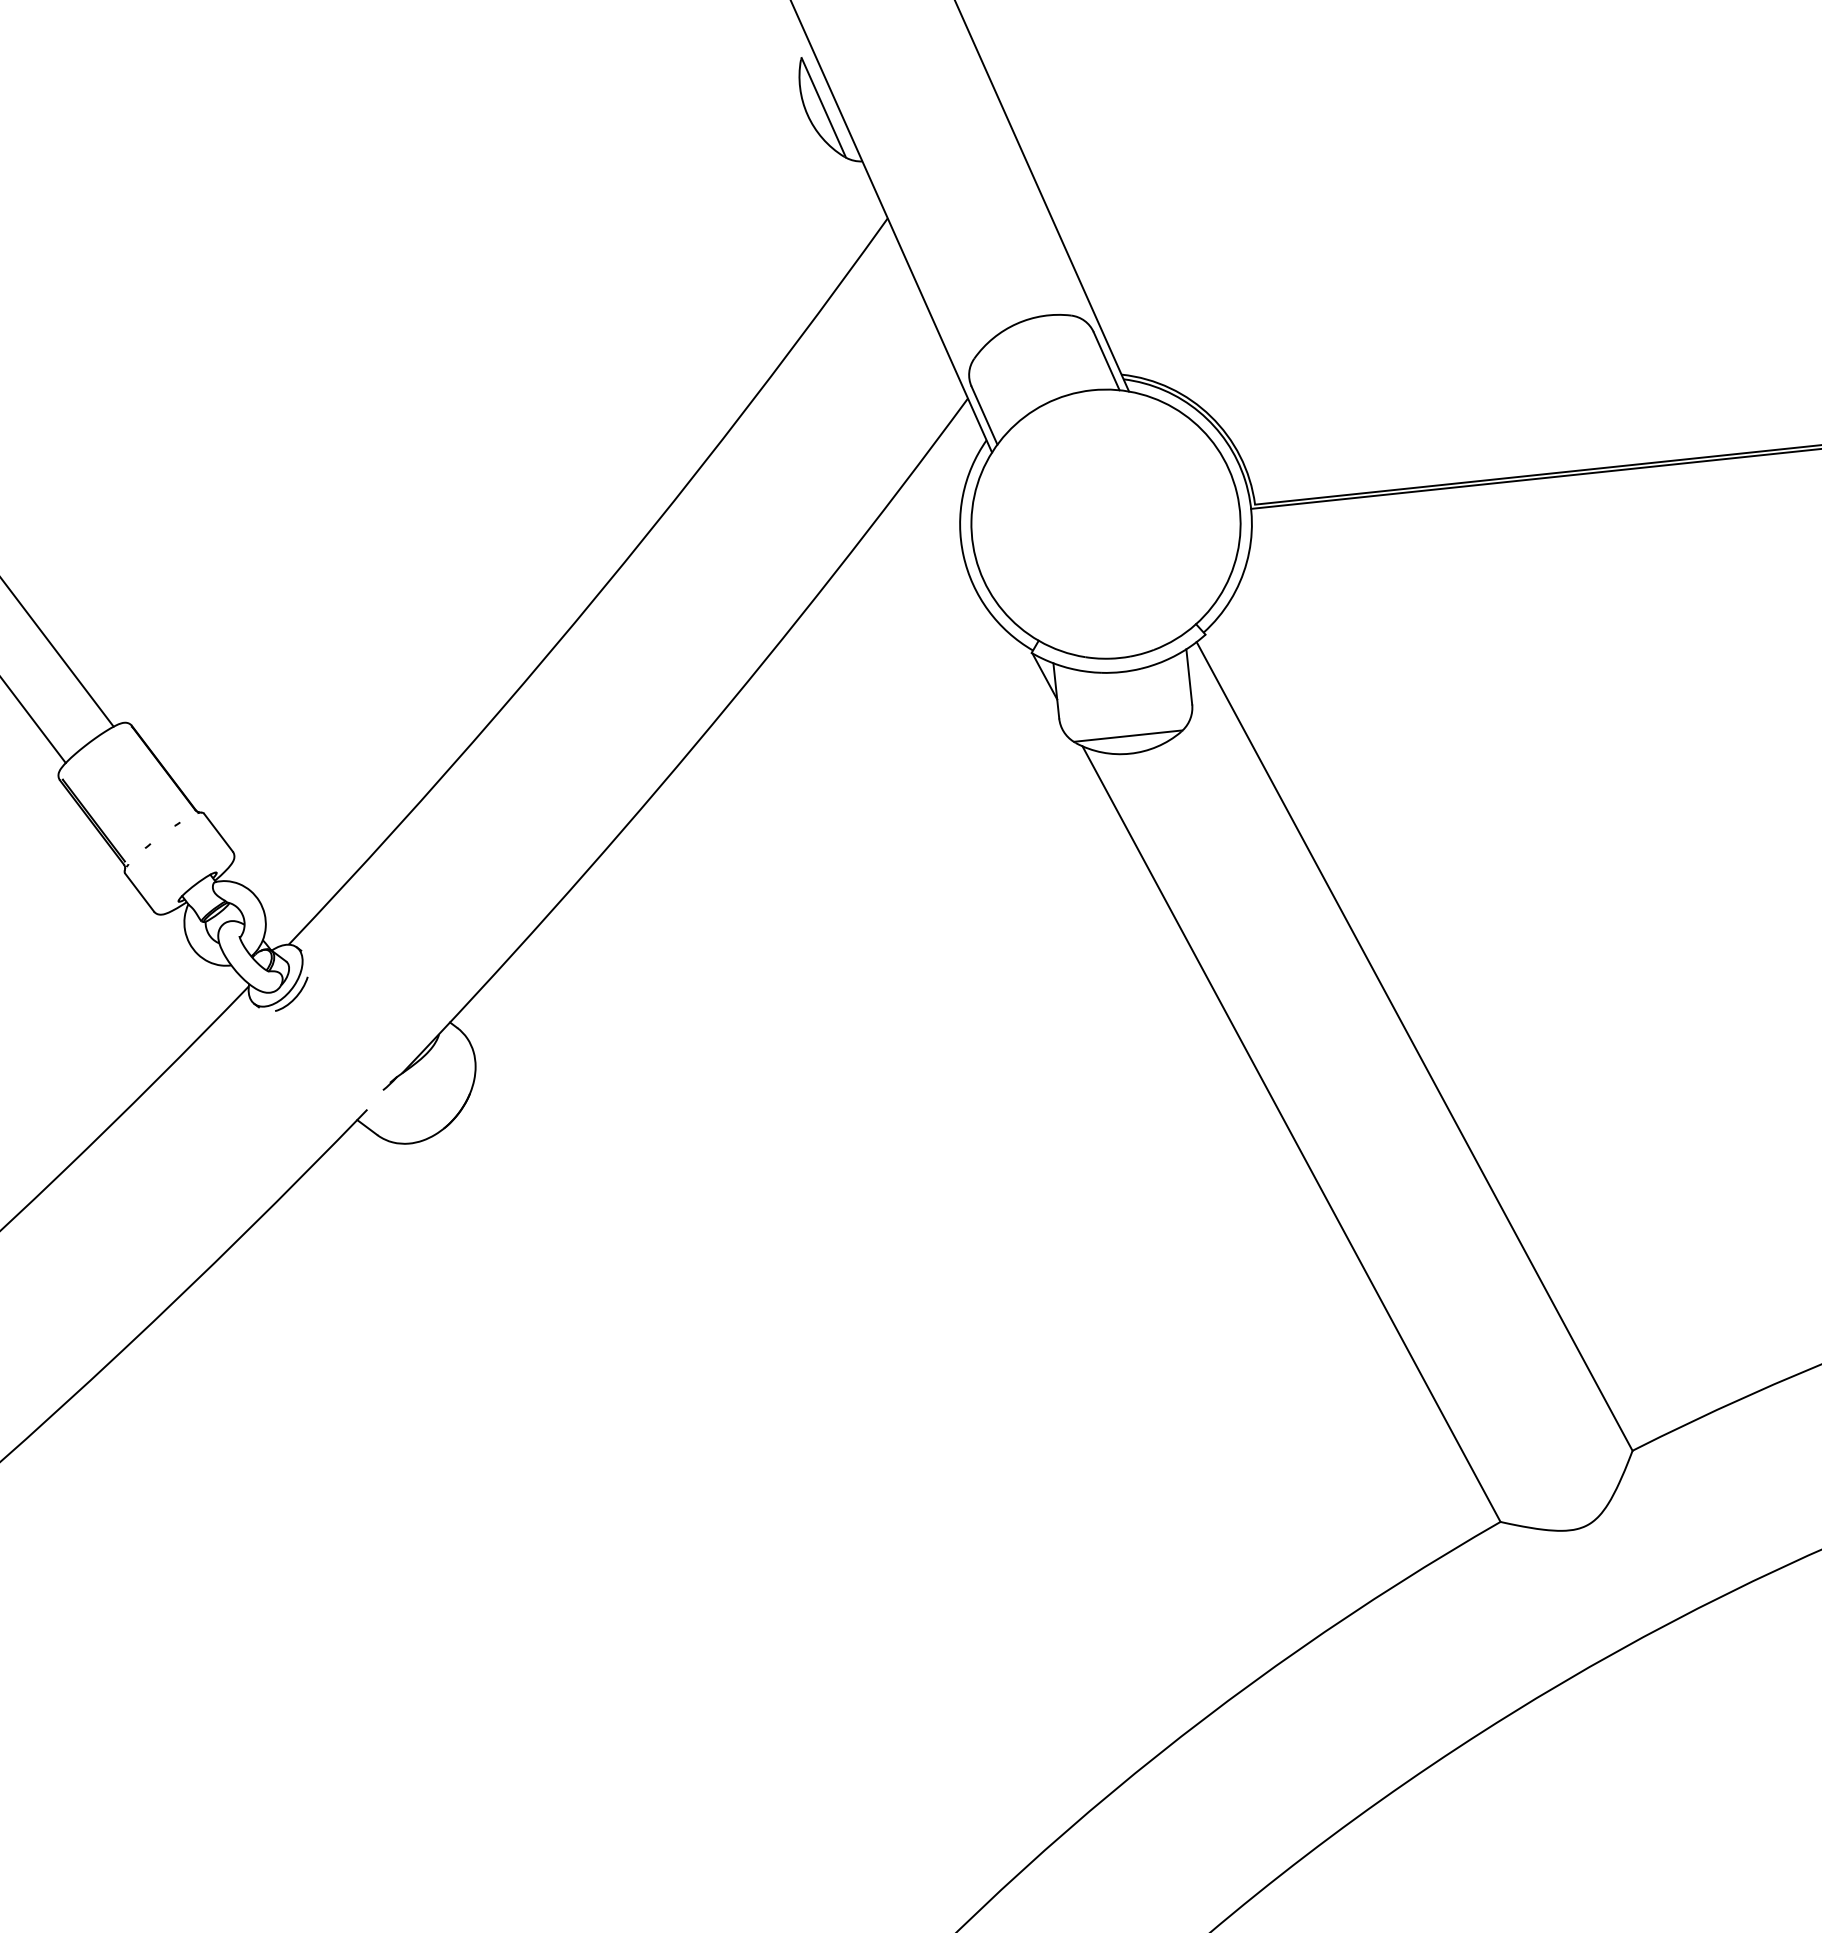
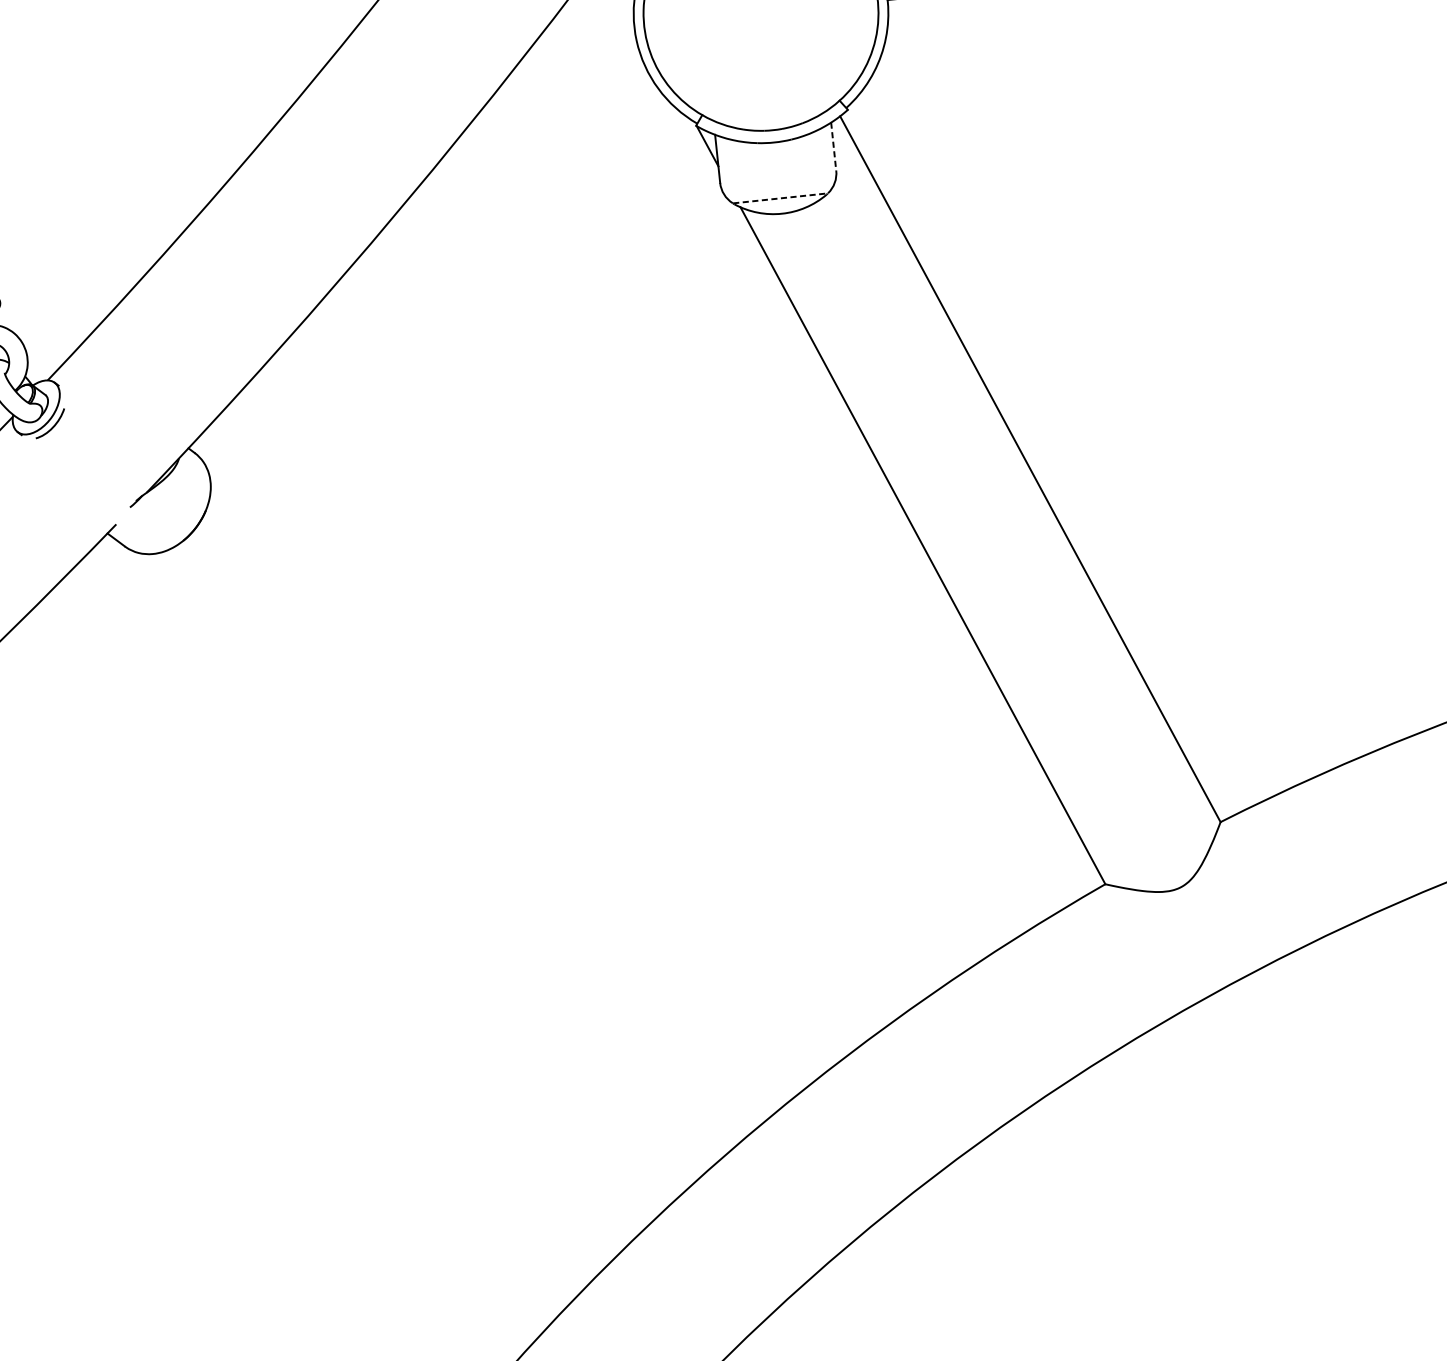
line: (1189, 676) -> (833, 146), solid -> dashed
line: (1128, 736) -> (780, 198), solid -> dashed

